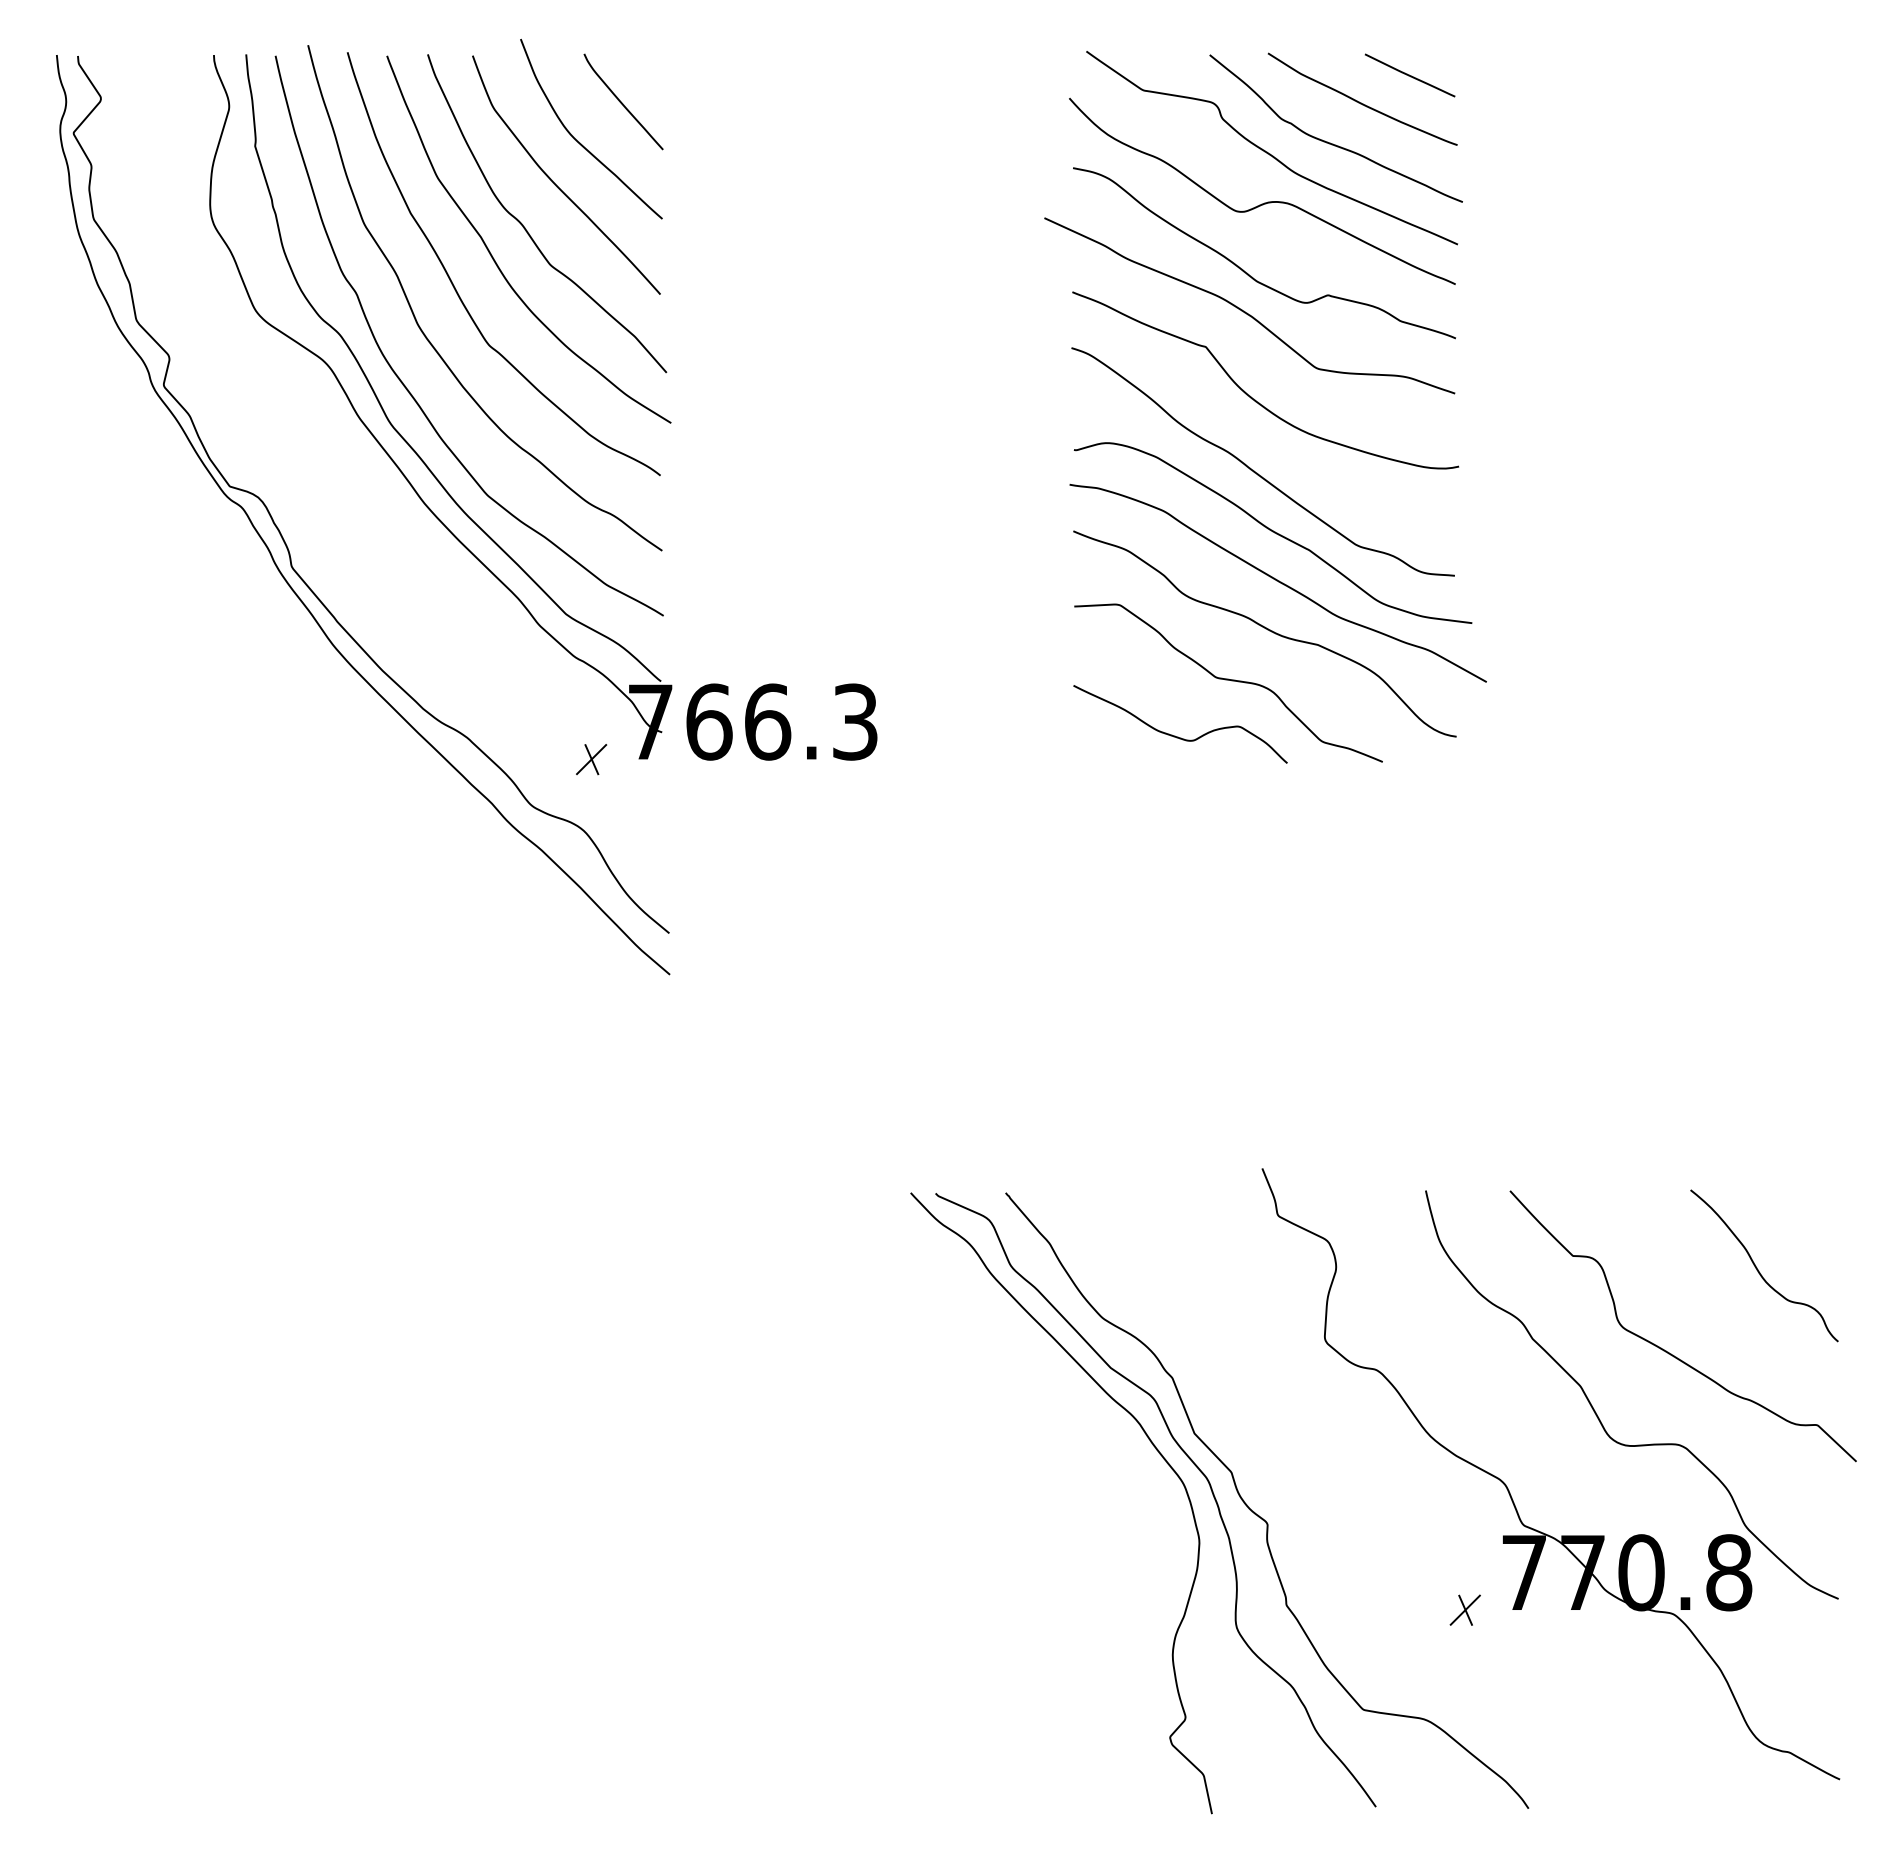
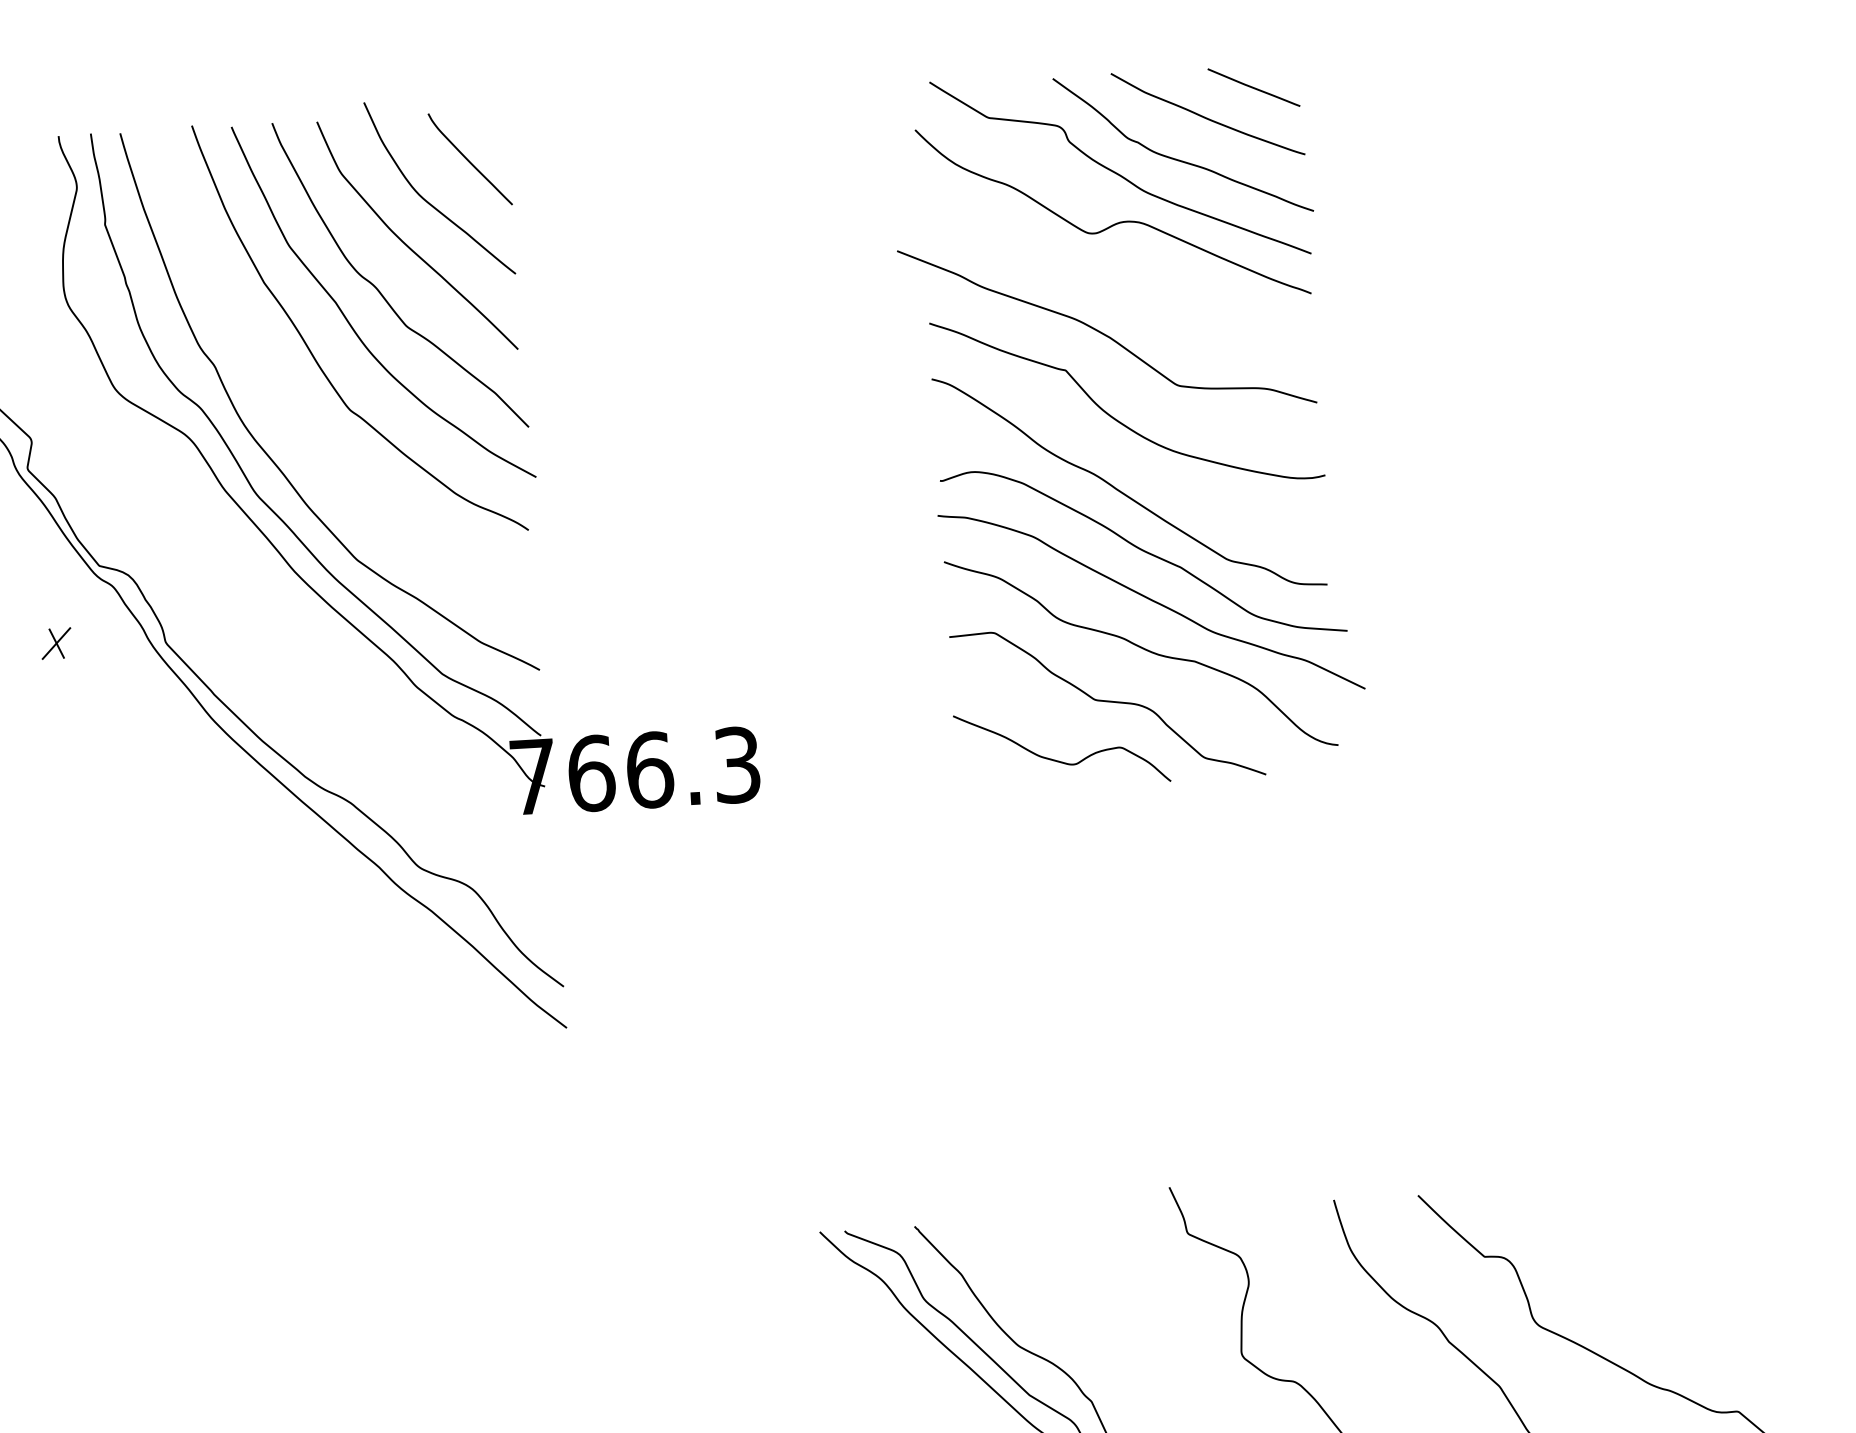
curve: (1247, 272) -> (1102, 293), removed
curve: (430, 341) -> (291, 409), removed
part: (591, 759) -> (56, 643), moved
curve: (1758, 1269) -> (1670, 1259), removed

